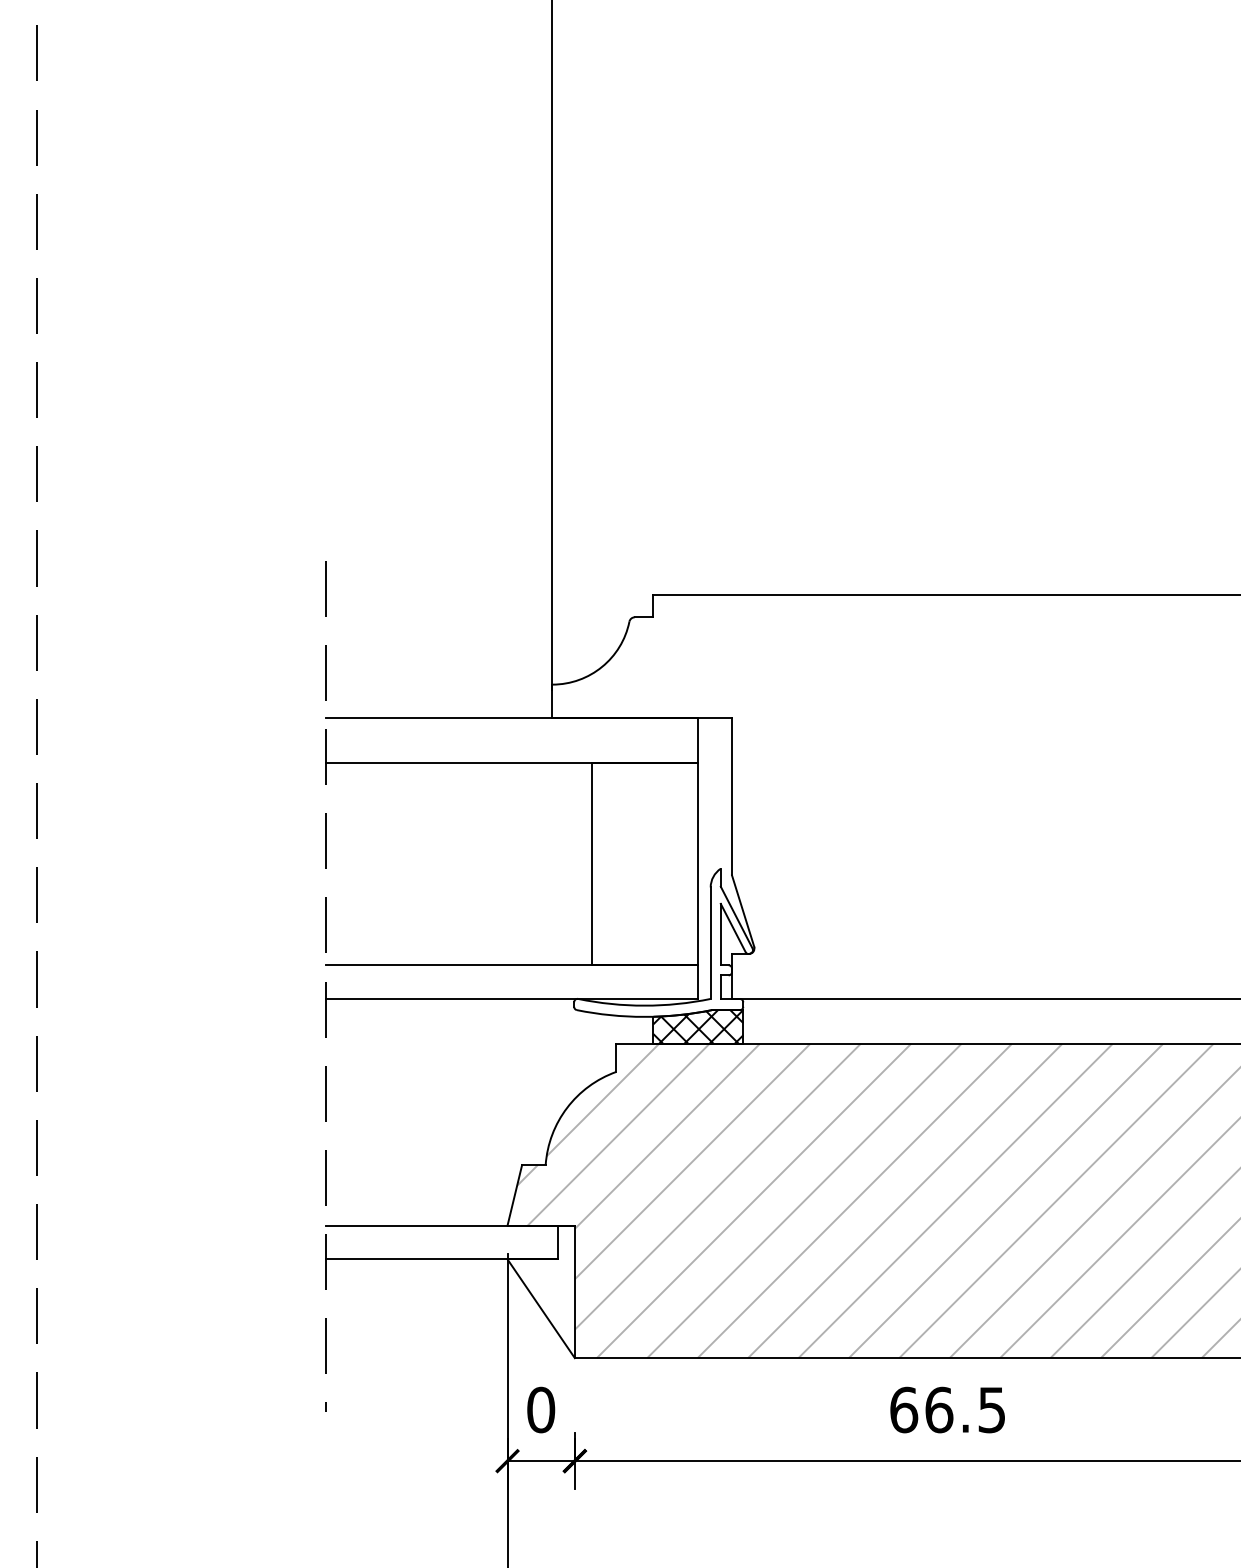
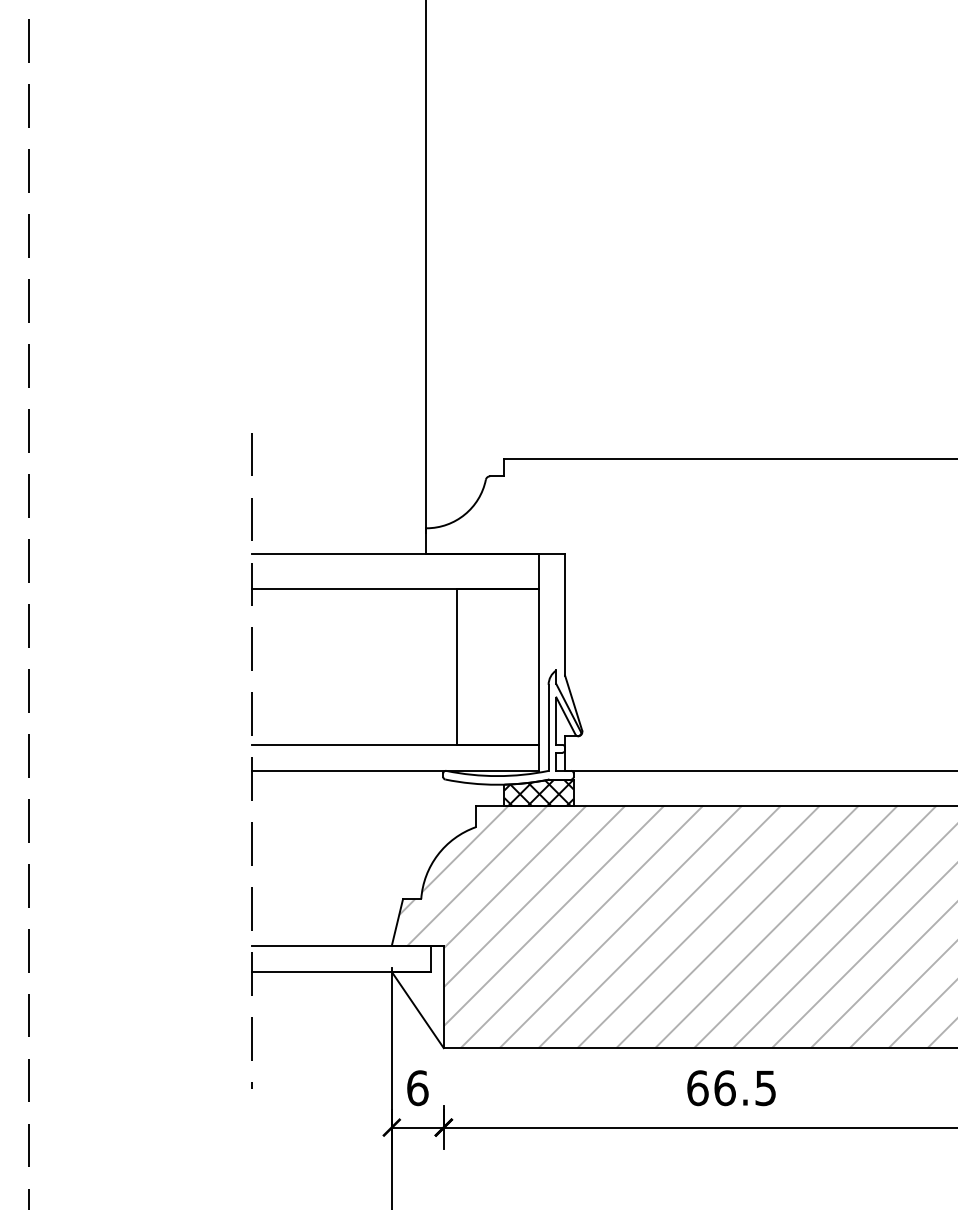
text: (540, 1409) -> (417, 1087), 0 -> 6

